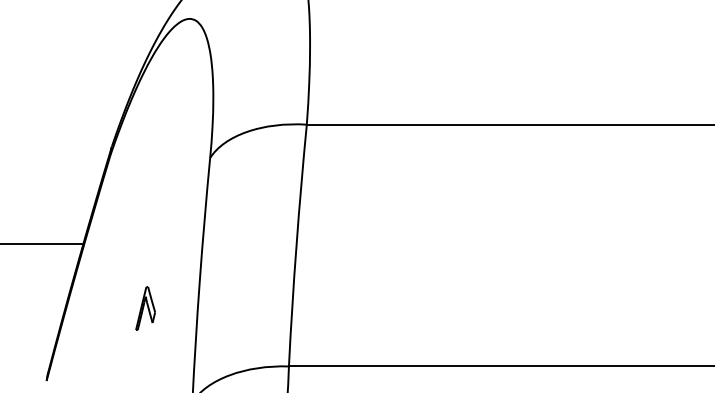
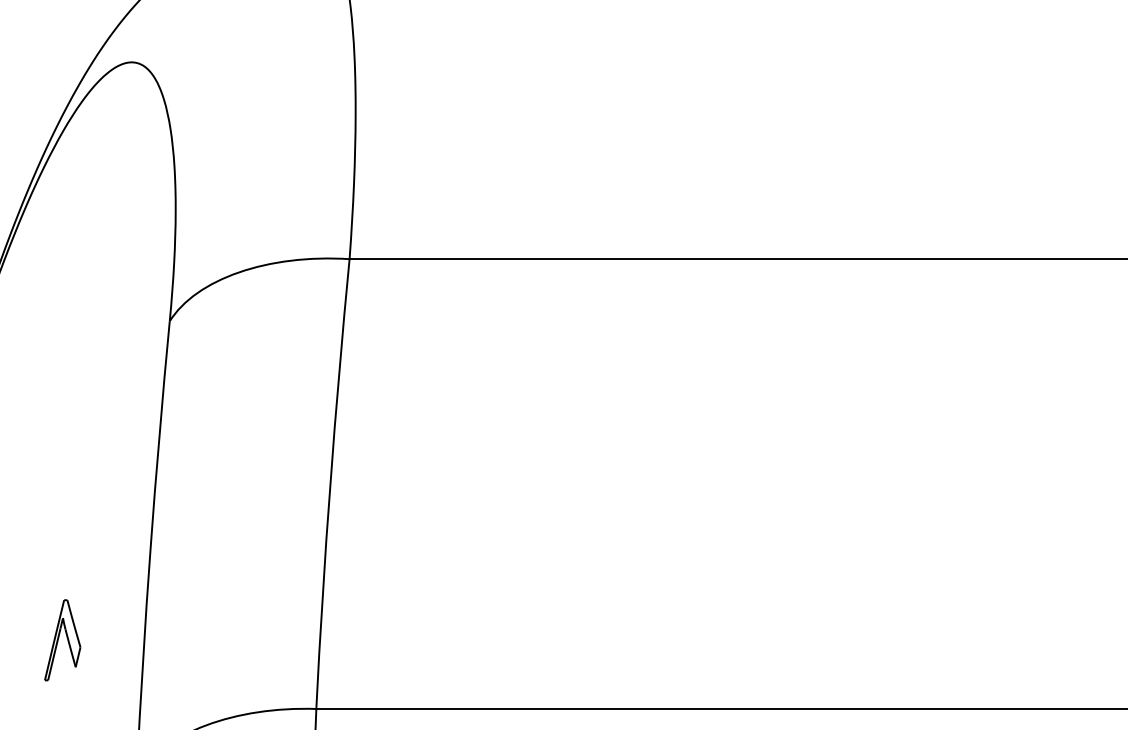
part: (145, 308) -> (62, 640), moved

